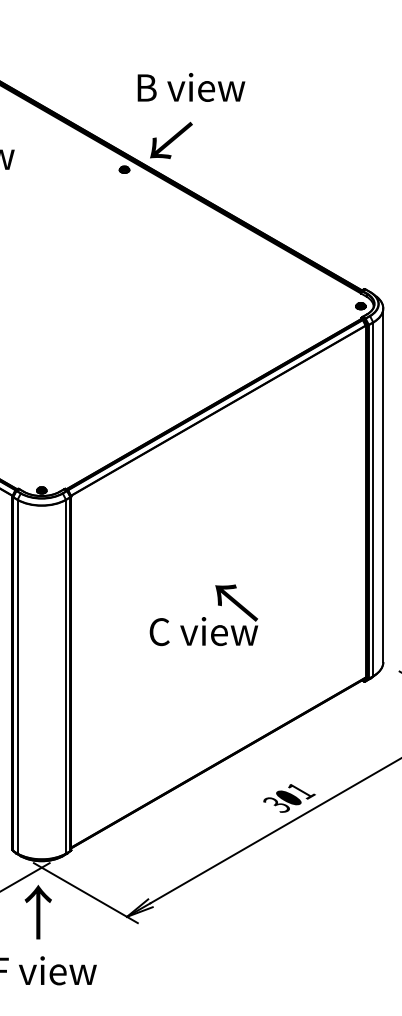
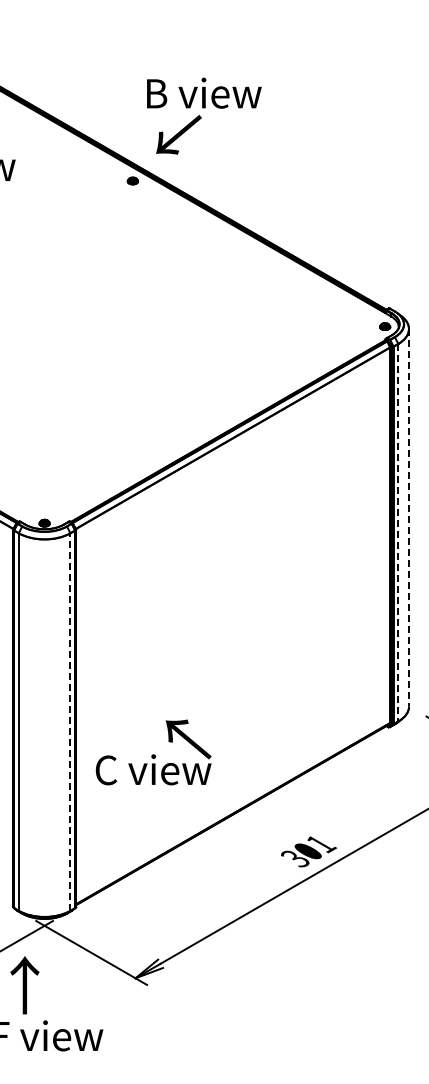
text: (171, 140) -> (178, 134), moved
line: (383, 485) -> (409, 517), solid -> dashed
line: (373, 499) -> (398, 532), solid -> dashed
text: (203, 615) -> (153, 752), moved
line: (66, 677) -> (70, 722), solid -> dashed
text: (37, 912) -> (24, 985), moved

